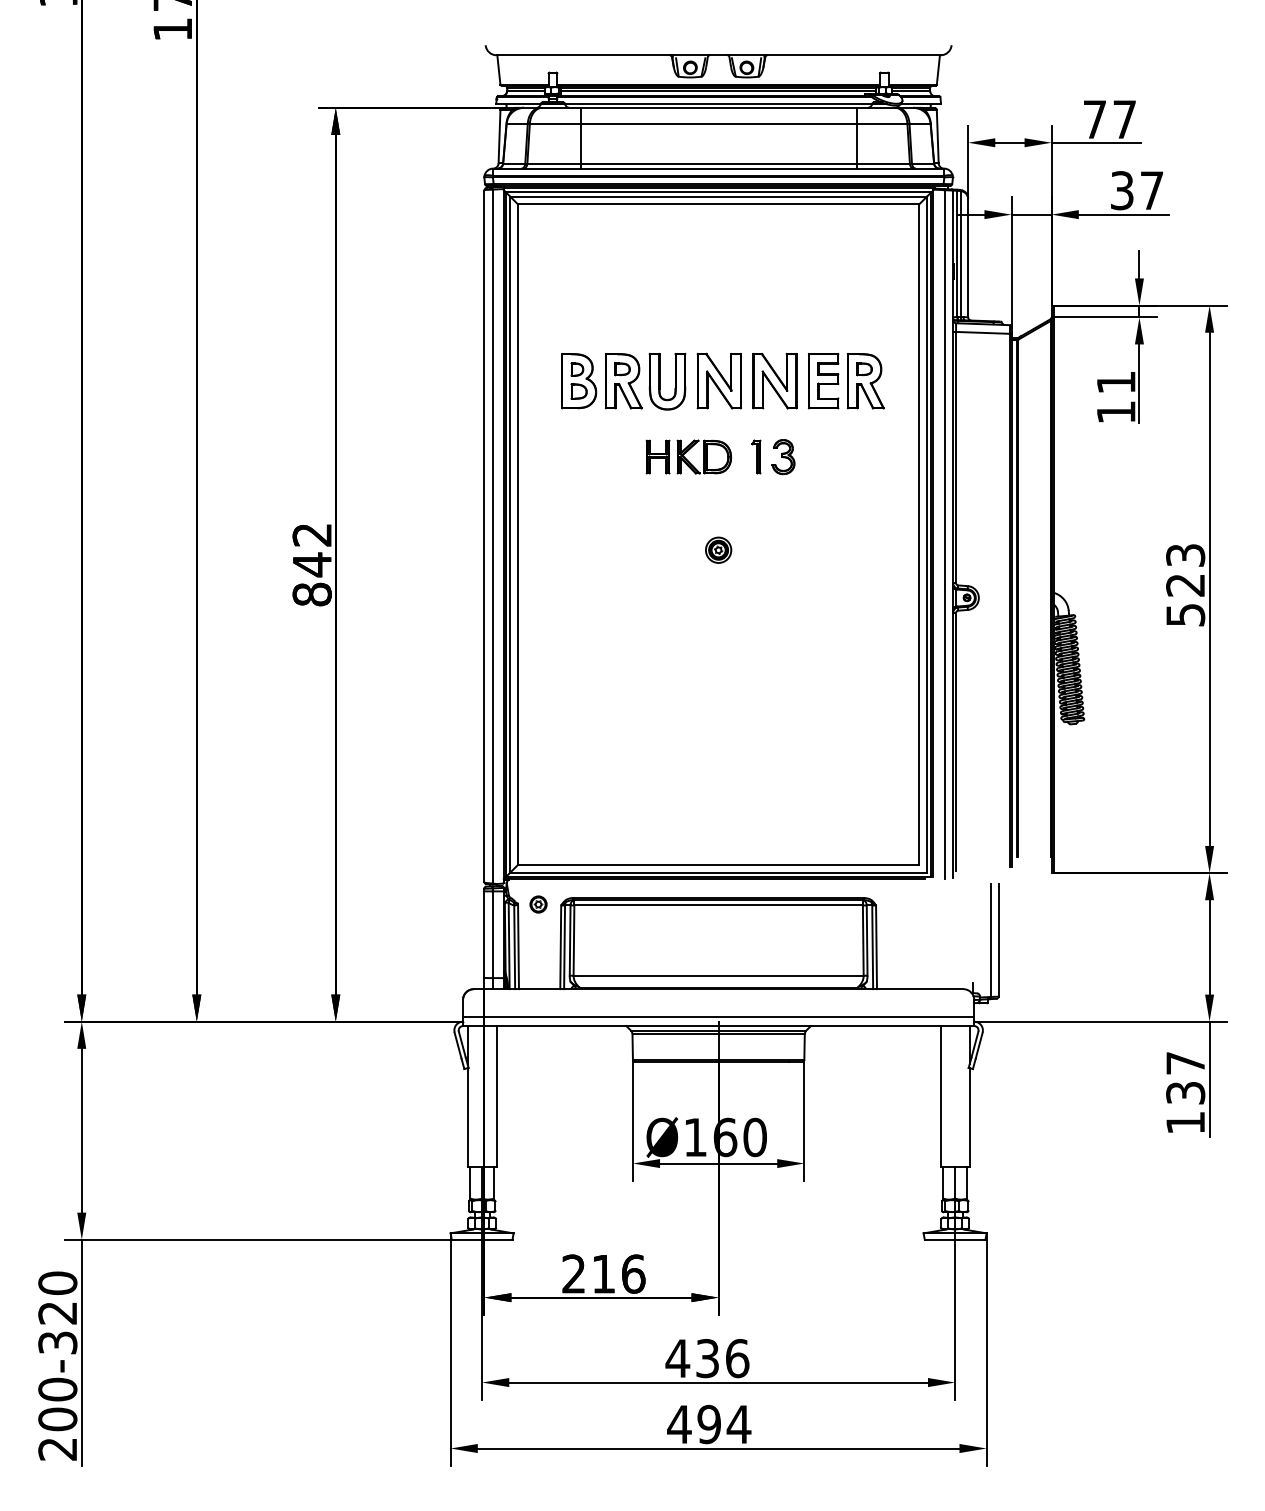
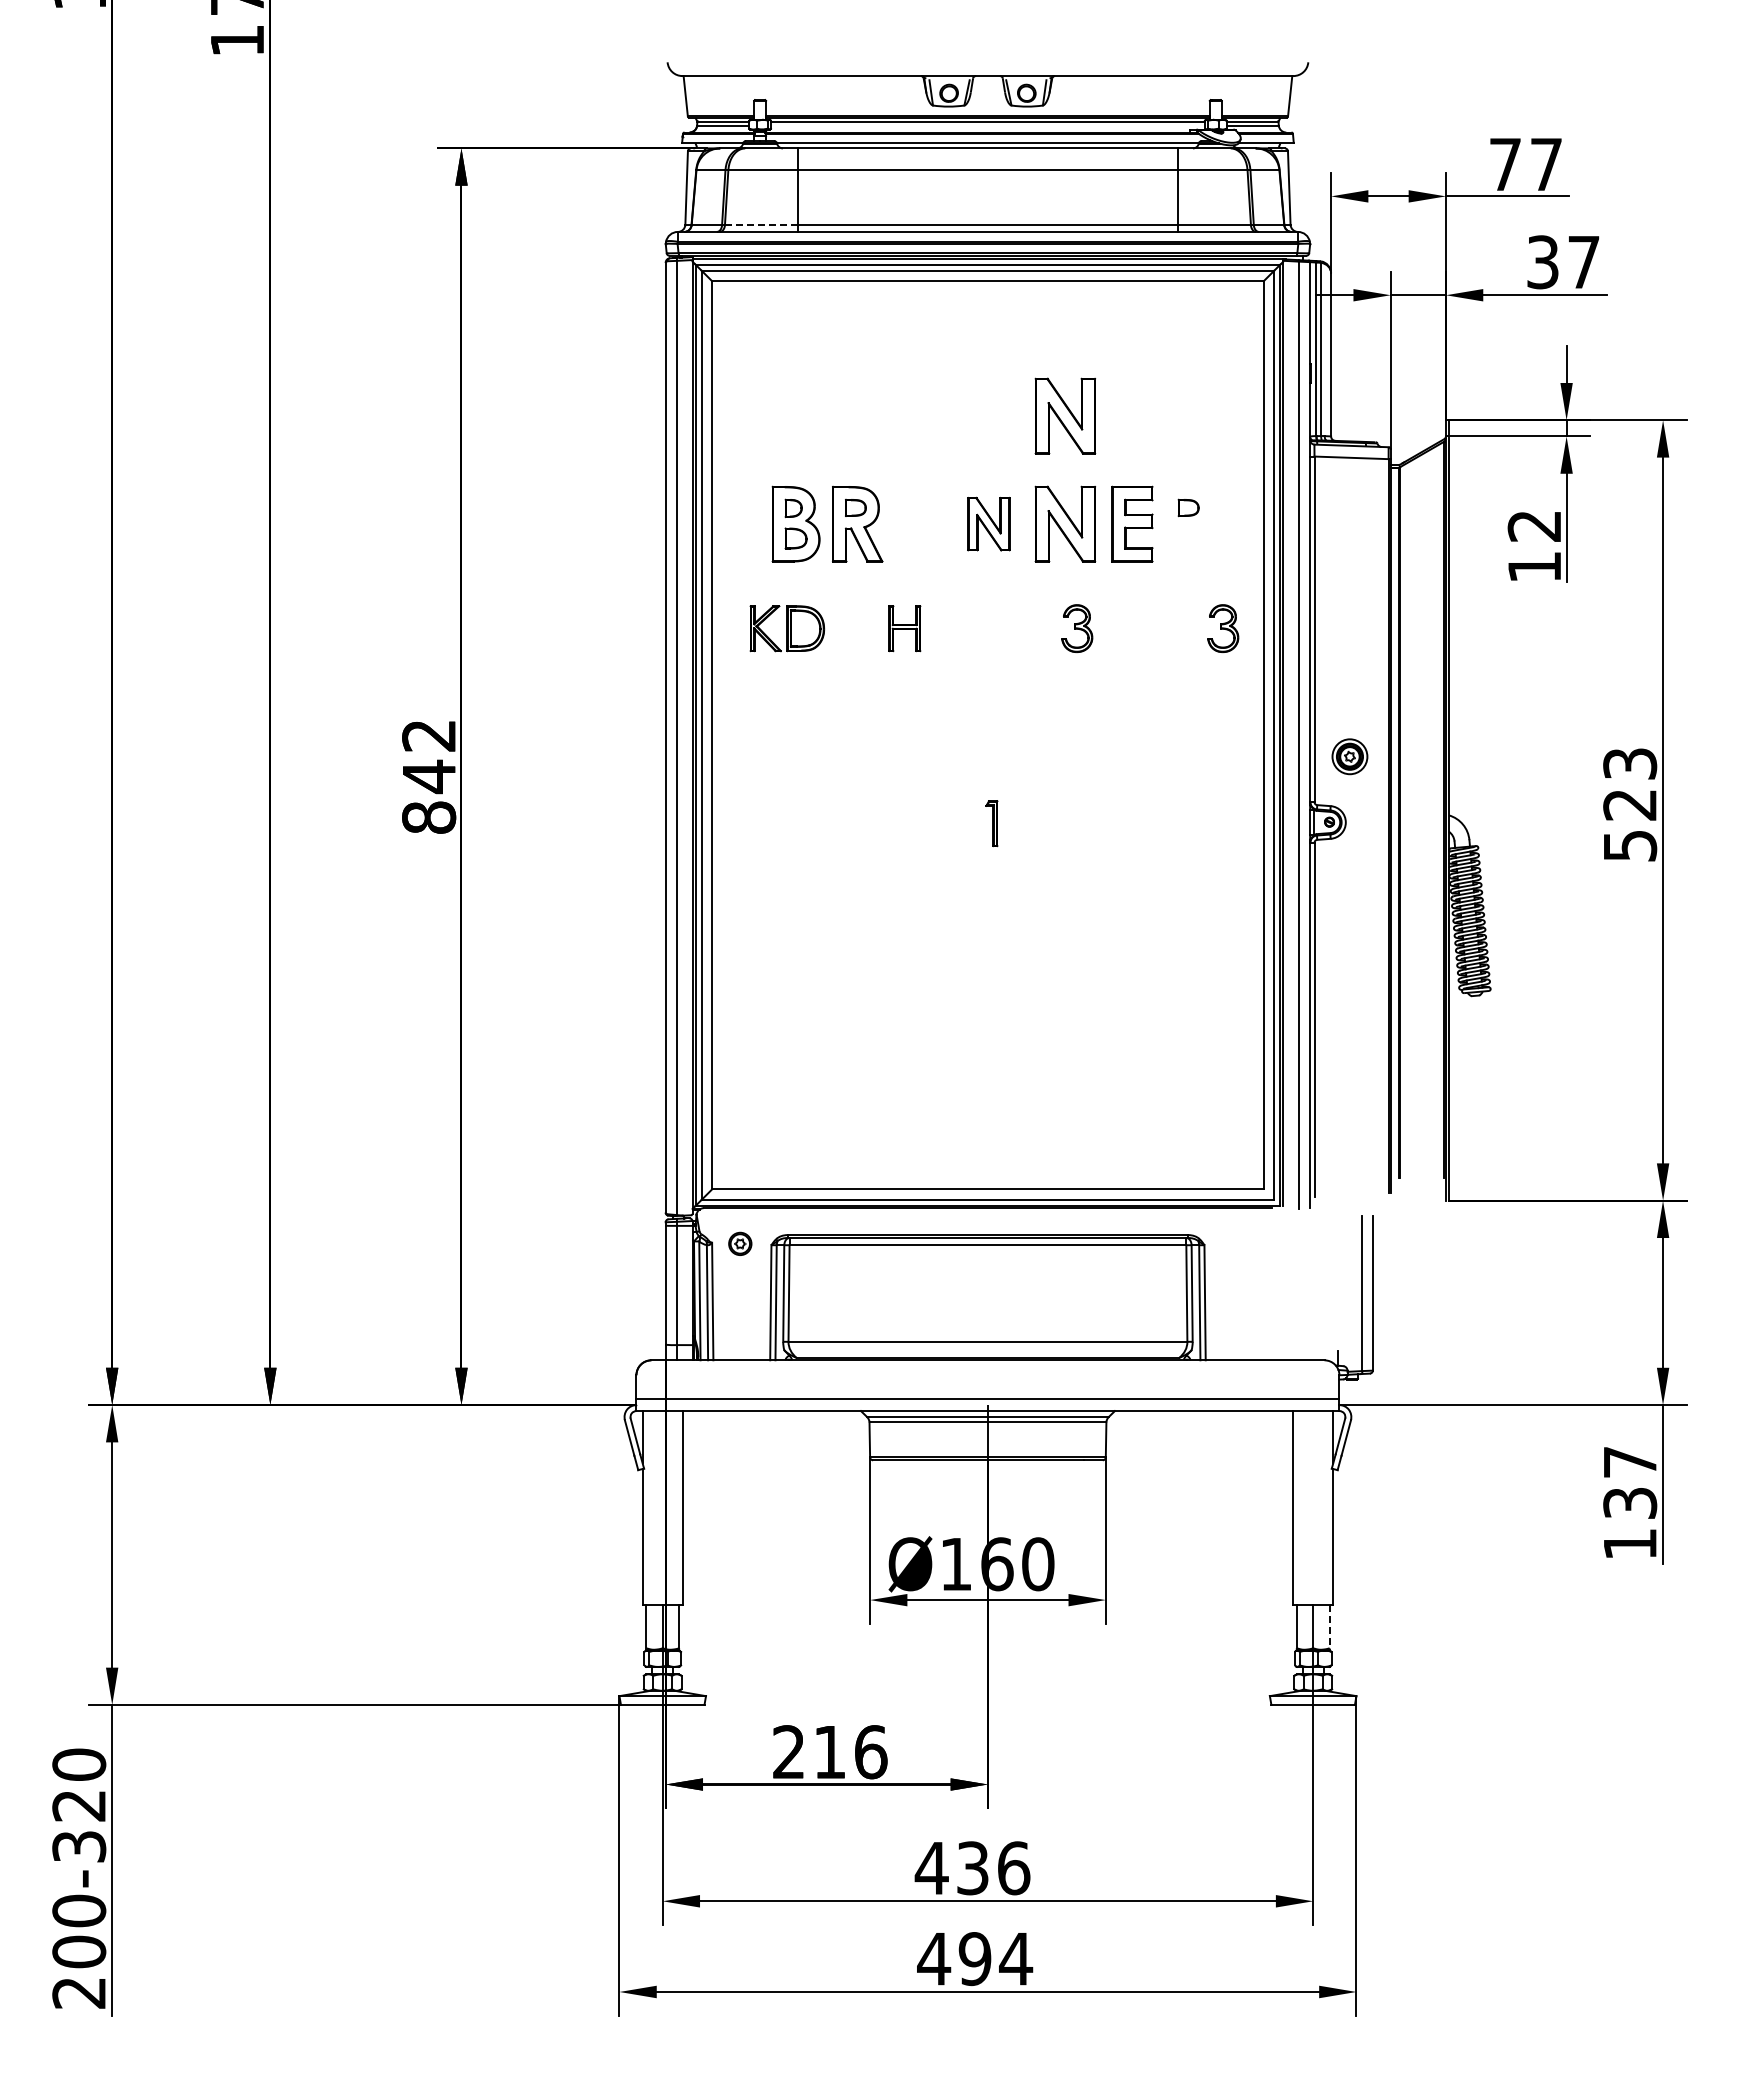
line: (718, 91) -> (987, 125), removed
line: (553, 163) -> (761, 225), solid -> dashed
part: (775, 302) -> (1065, 415), added
part: (719, 380) -> (988, 523), size x0.7
part: (865, 380) -> (1190, 523), removed
part: (660, 381) -> (907, 524), removed
text: (1115, 382) -> (1533, 526), 11 -> 12
part: (704, 456) -> (787, 628), moved
part: (756, 456) -> (991, 823), moved
part: (889, 456) -> (1223, 628), added
part: (718, 550) -> (1349, 756), moved
line: (967, 1182) -> (1329, 1626), solid -> dashed

